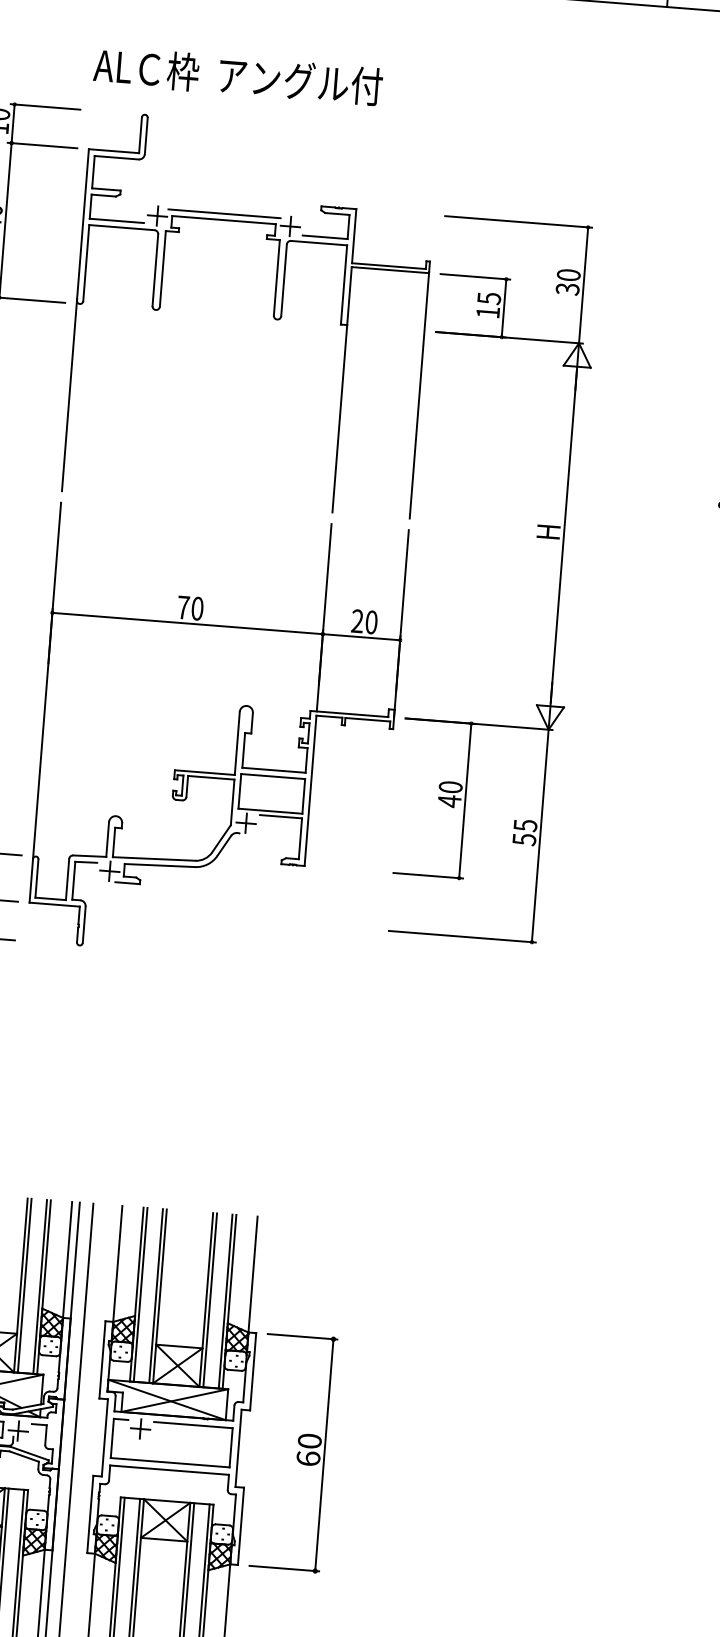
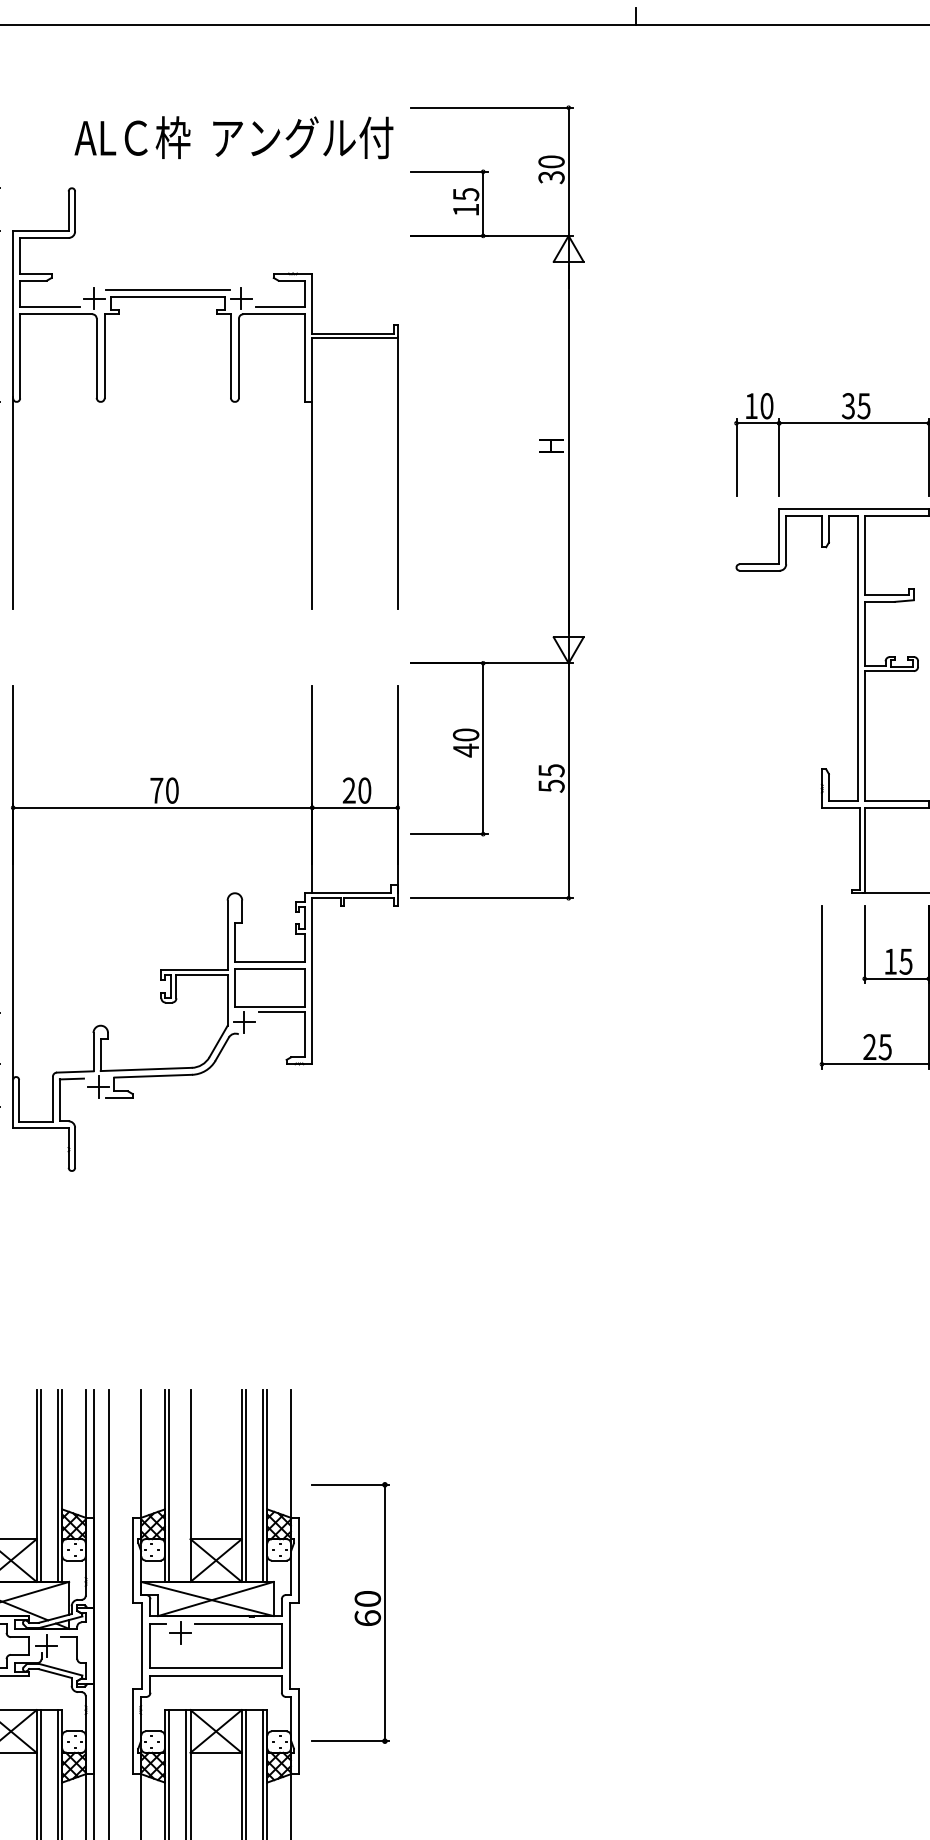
text: (237, 75) -> (233, 137), moved
part: (537, 537) -> (539, 452), moved
part: (217, 735) -> (205, 928), moved
line: (156, 1295) -> (186, 1485), removed
part: (293, 1452) -> (350, 1612), moved

